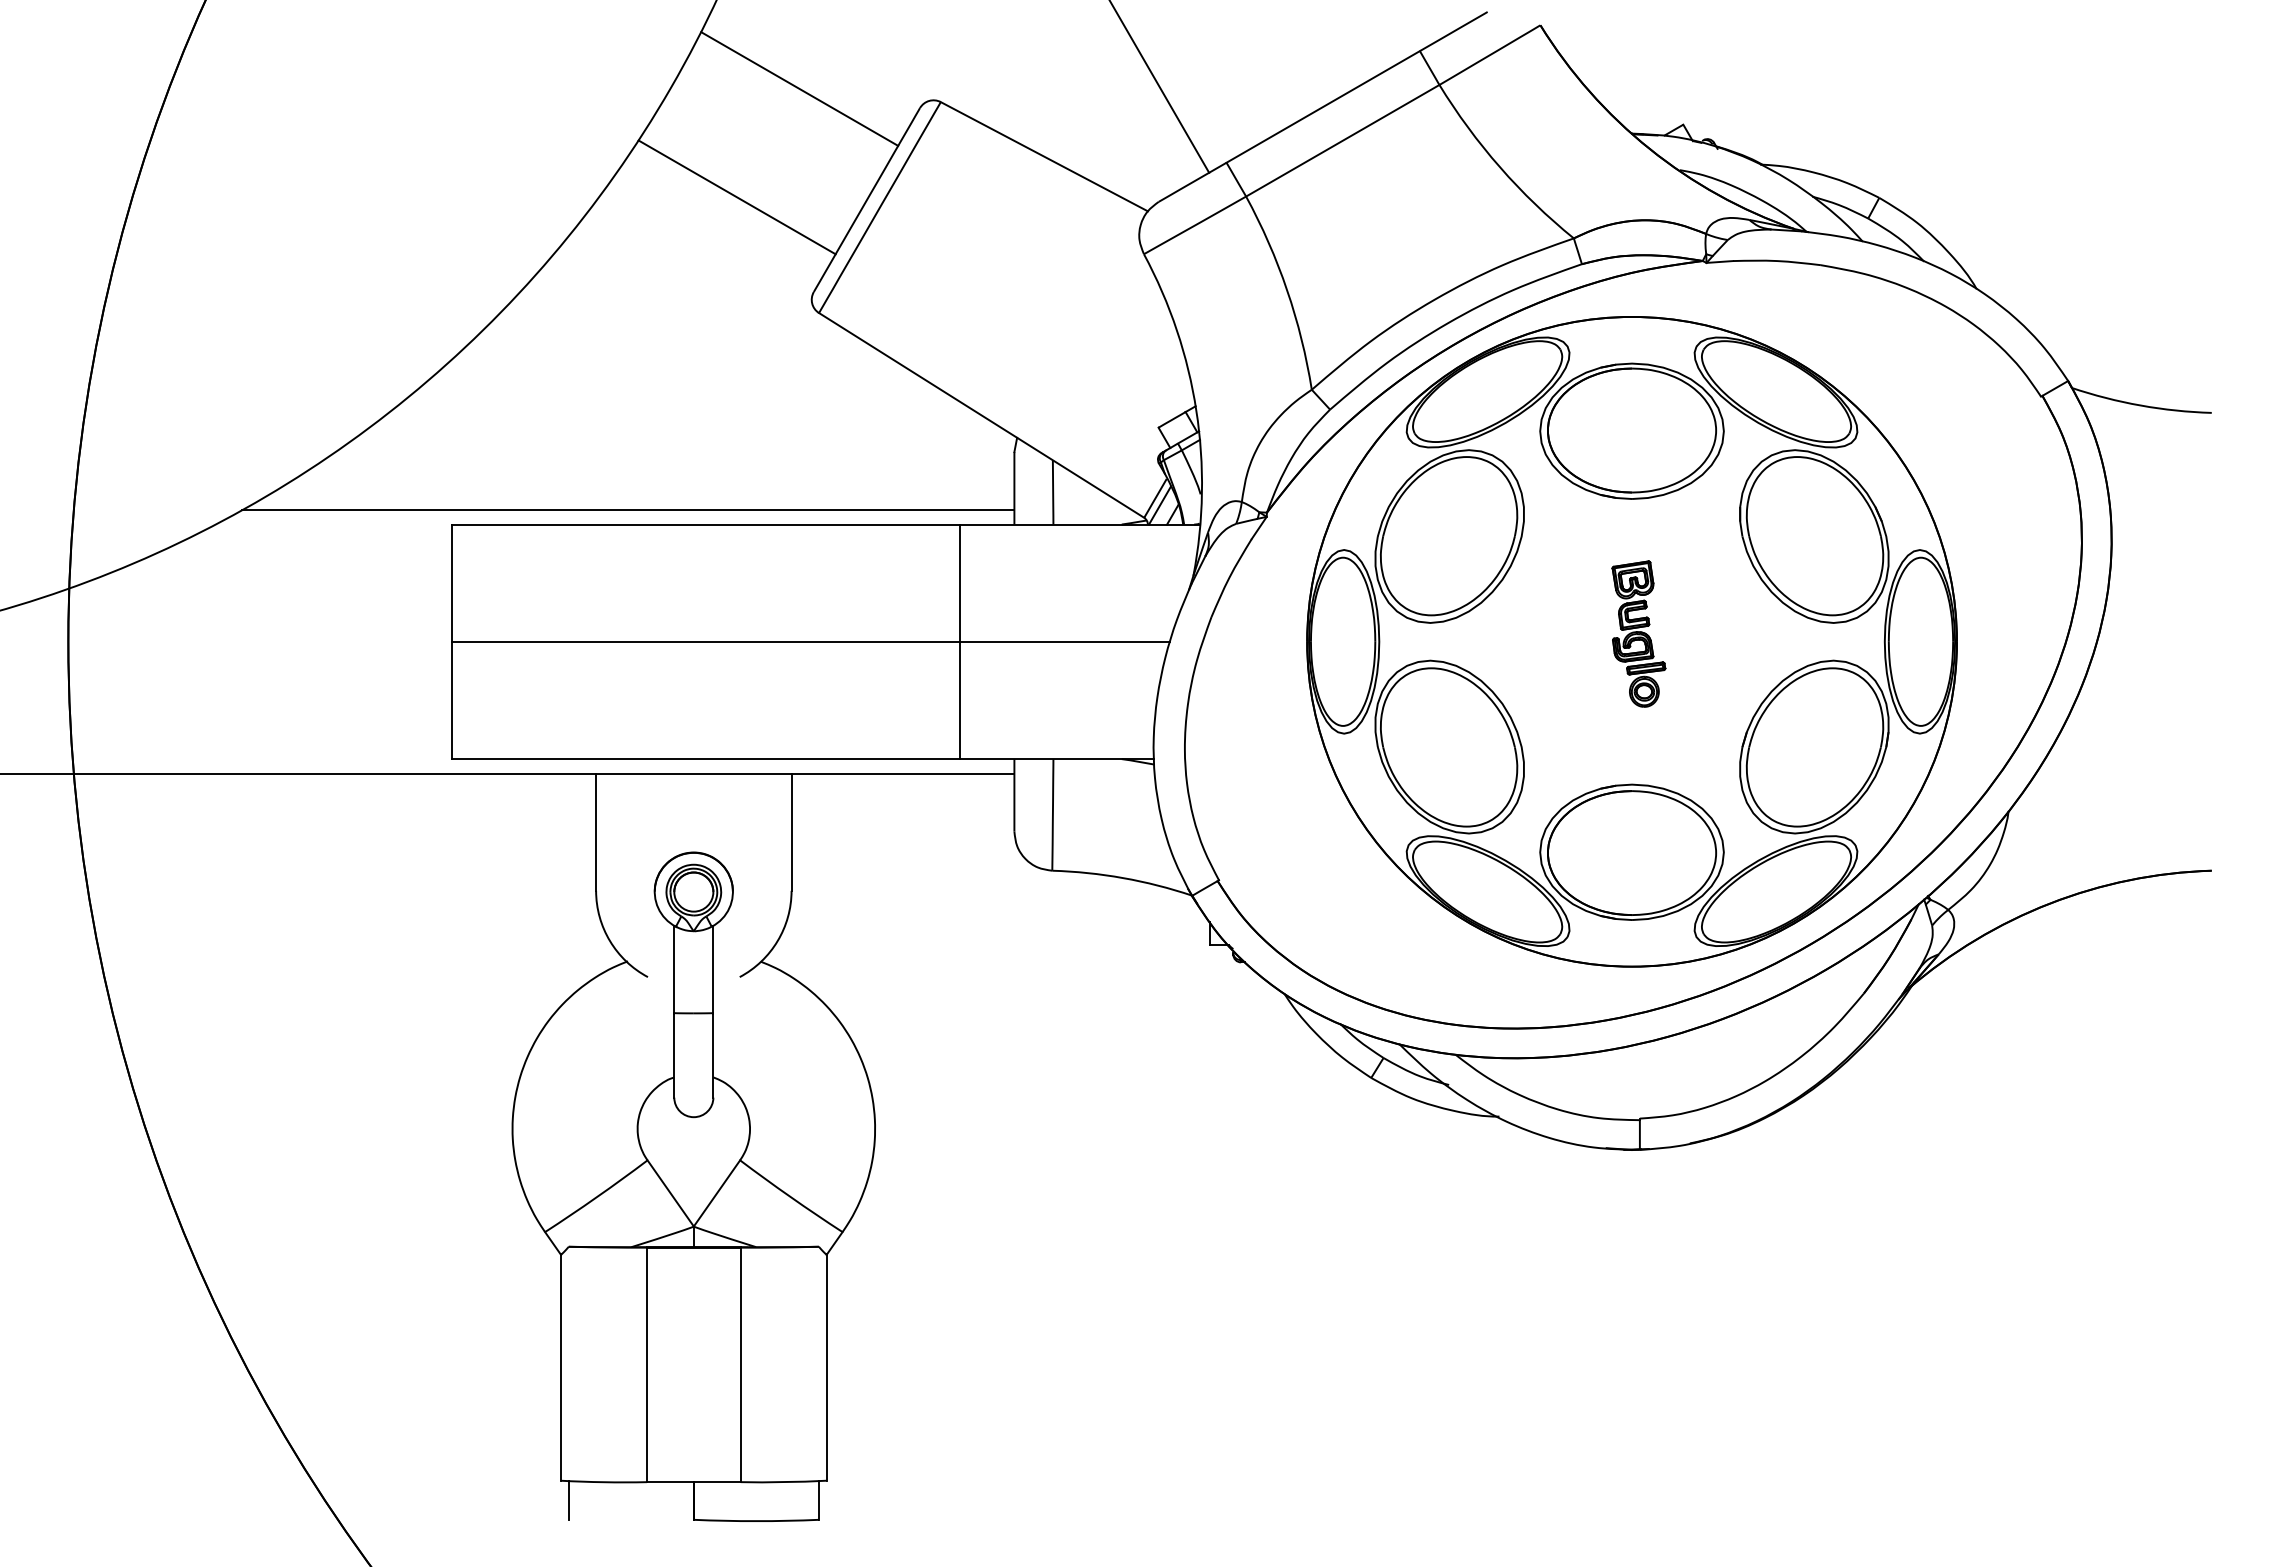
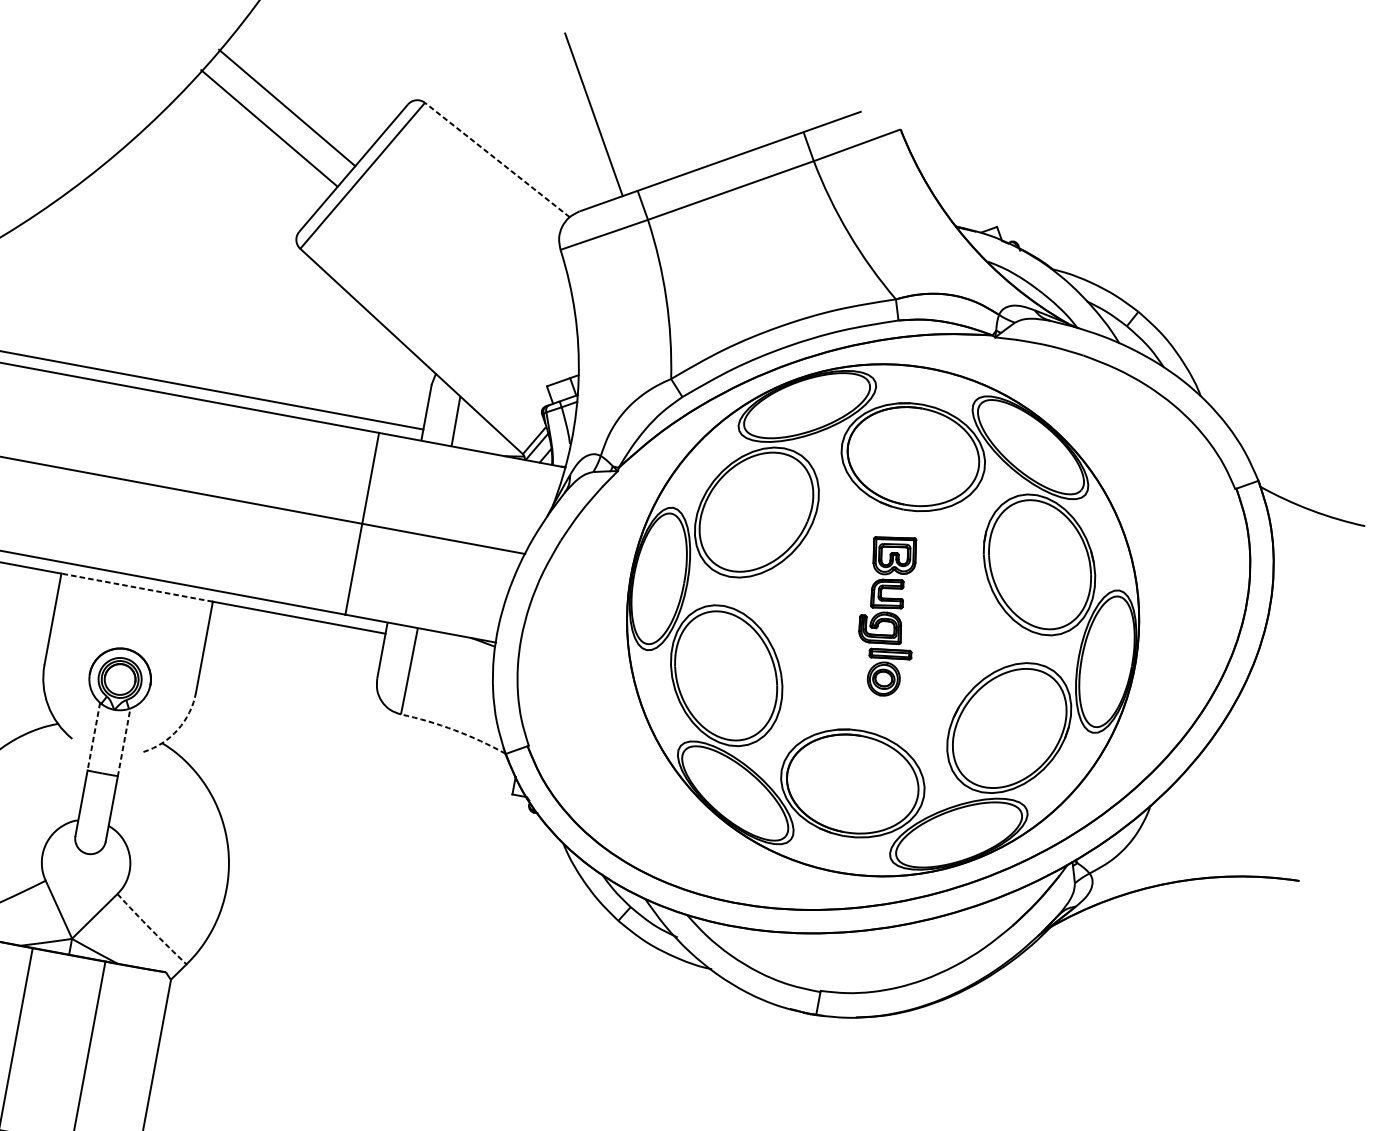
line: (799, 88) -> (269, 128), moved
line: (1043, 156) -> (496, 159), solid -> dashed
line: (736, 197) -> (286, 107), moved
part: (1638, 633) -> (889, 614), size x1.4
line: (693, 773) -> (136, 587), solid -> dashed
arc: (1123, 878) -> (455, 730), solid -> dashed
arc: (777, 941) -> (177, 729), solid -> dashed
line: (713, 969) -> (124, 742), solid -> dashed
line: (674, 970) -> (93, 737), solid -> dashed
arc: (790, 1197) -> (151, 930), solid -> dashed

